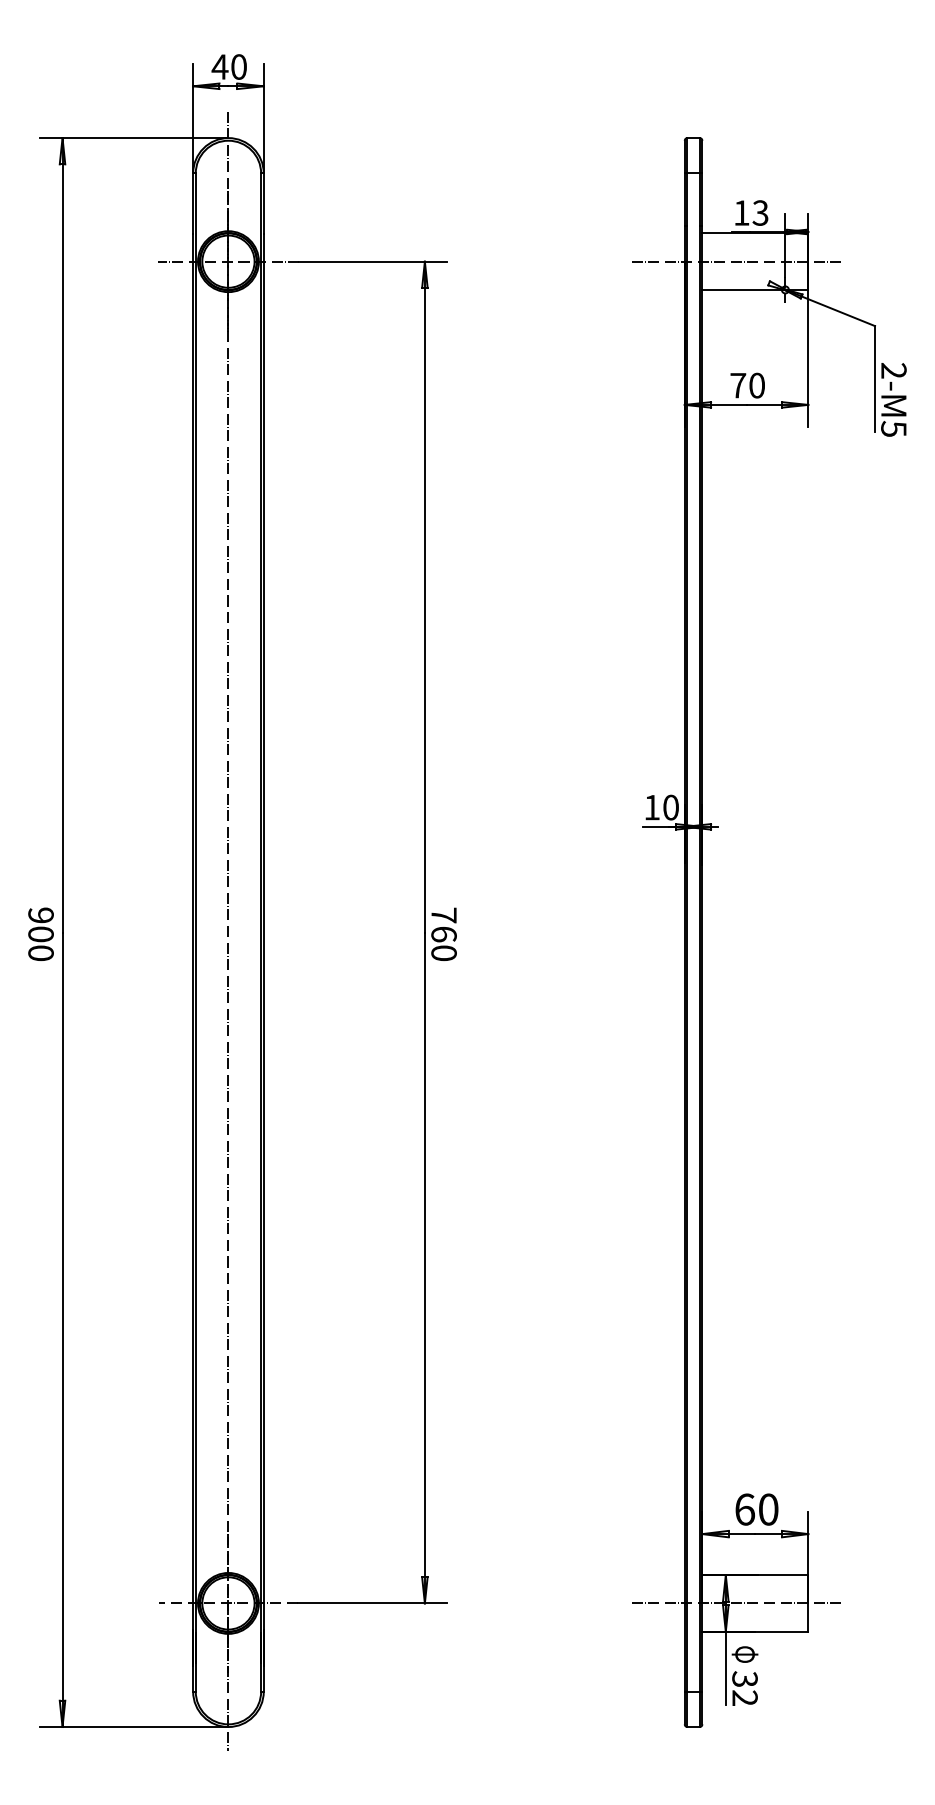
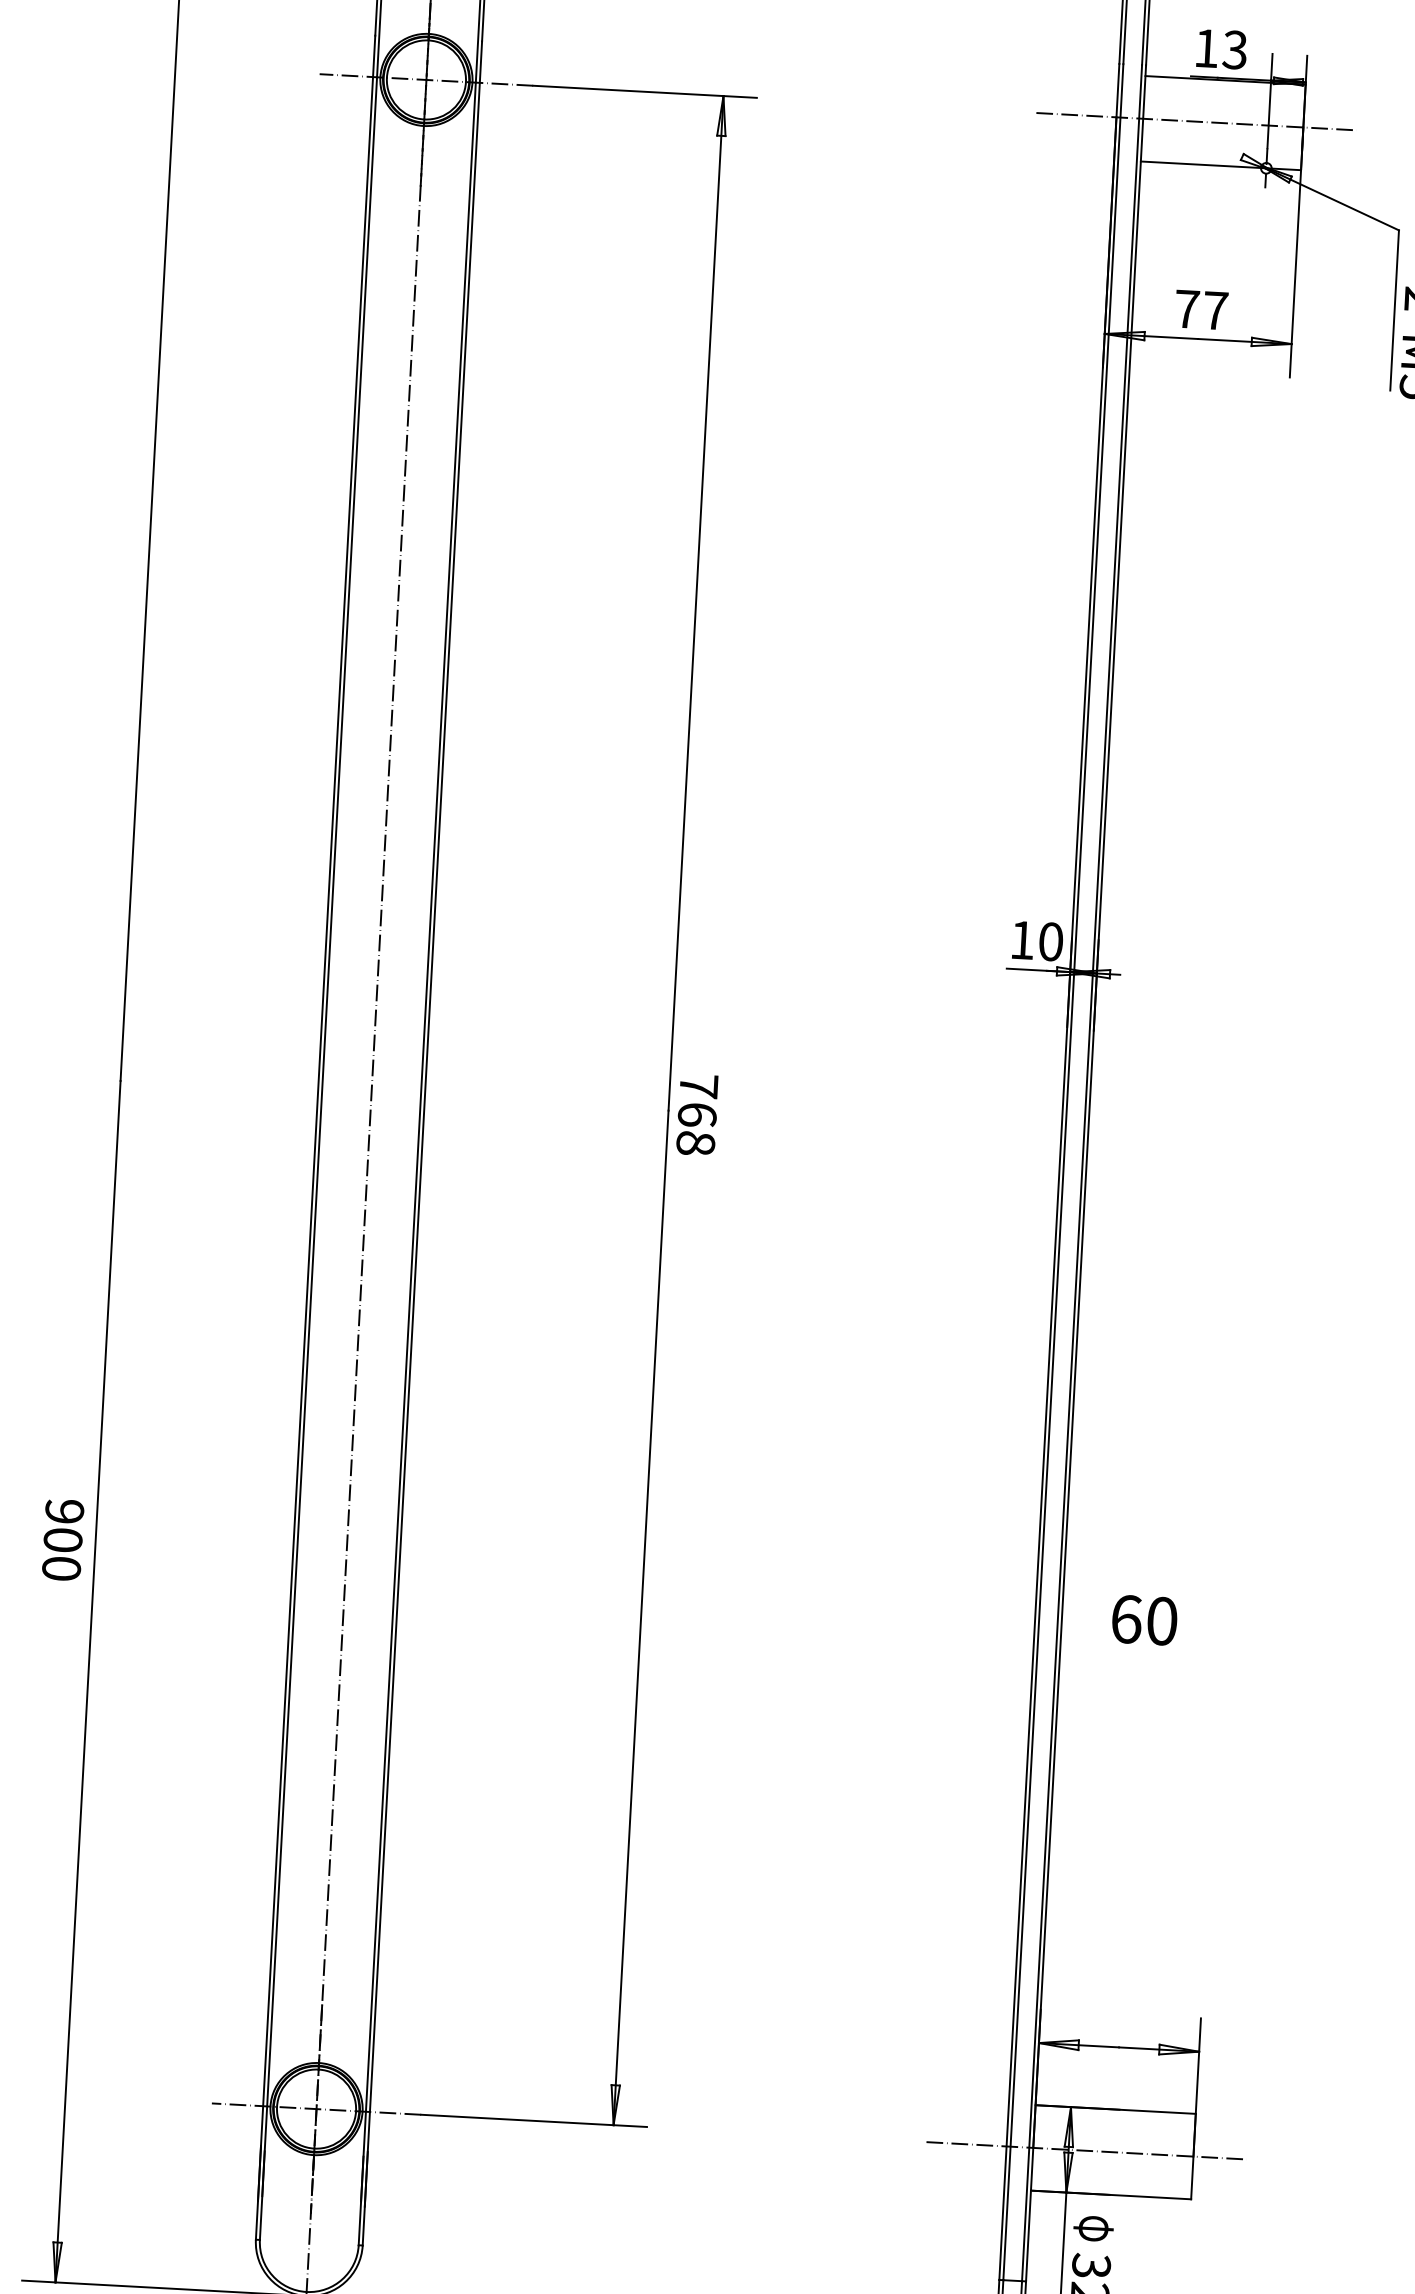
text: (757, 385) -> (1216, 310), 70 -> 77
text: (40, 933) -> (62, 1538), moved
text: (443, 953) -> (694, 1143), 760 -> 768
text: (756, 1509) -> (1143, 1620), moved

